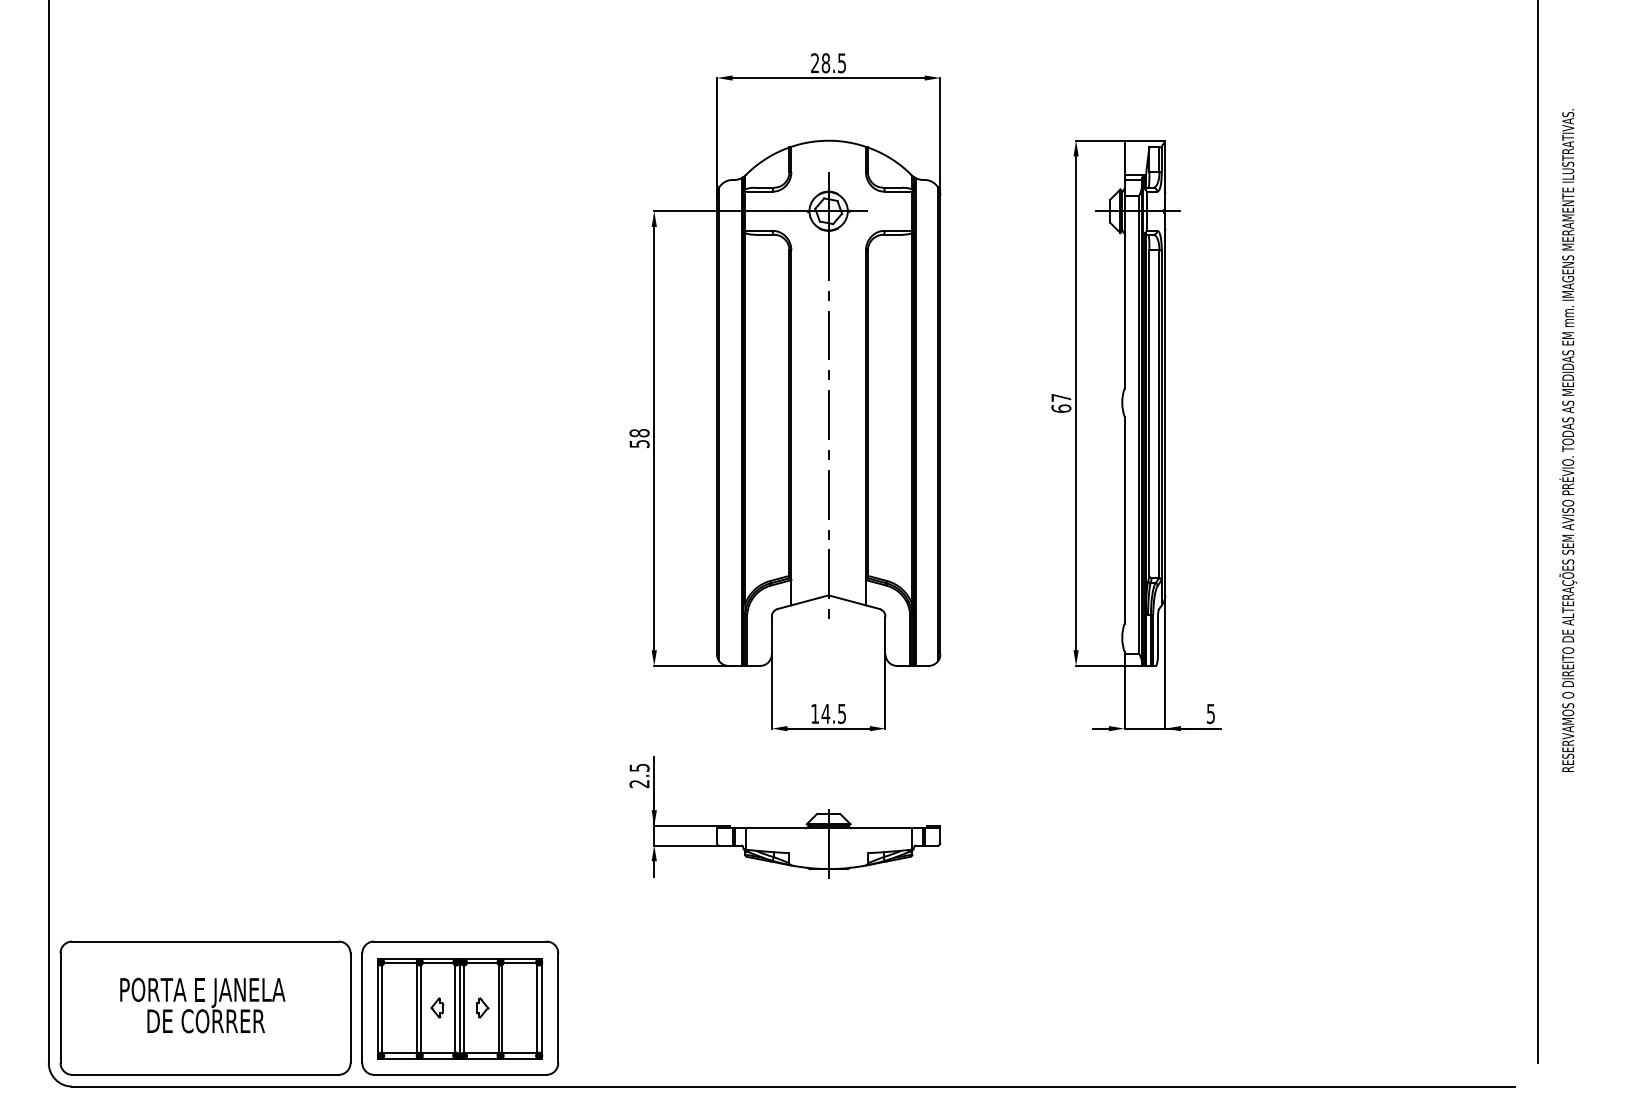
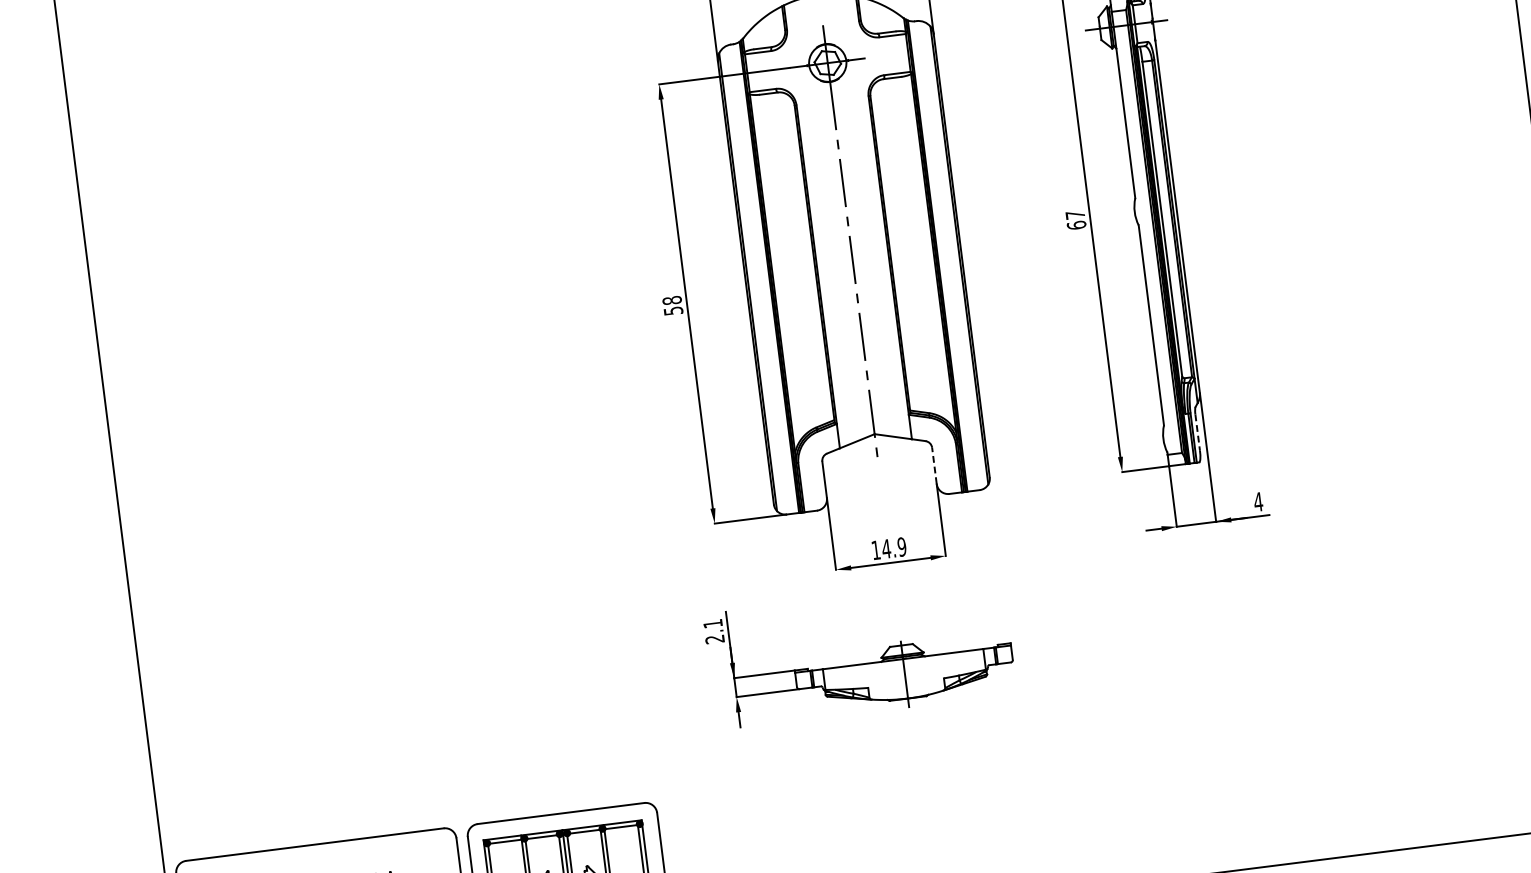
line: (885, 635) -> (934, 465), solid -> dashed
line: (1158, 635) -> (1198, 432), solid -> dashed
text: (841, 713) -> (901, 546), 14.5 -> 14.9
text: (1210, 713) -> (1257, 501), 5 -> 4
text: (639, 767) -> (712, 623), 2.5 -> 2.1

